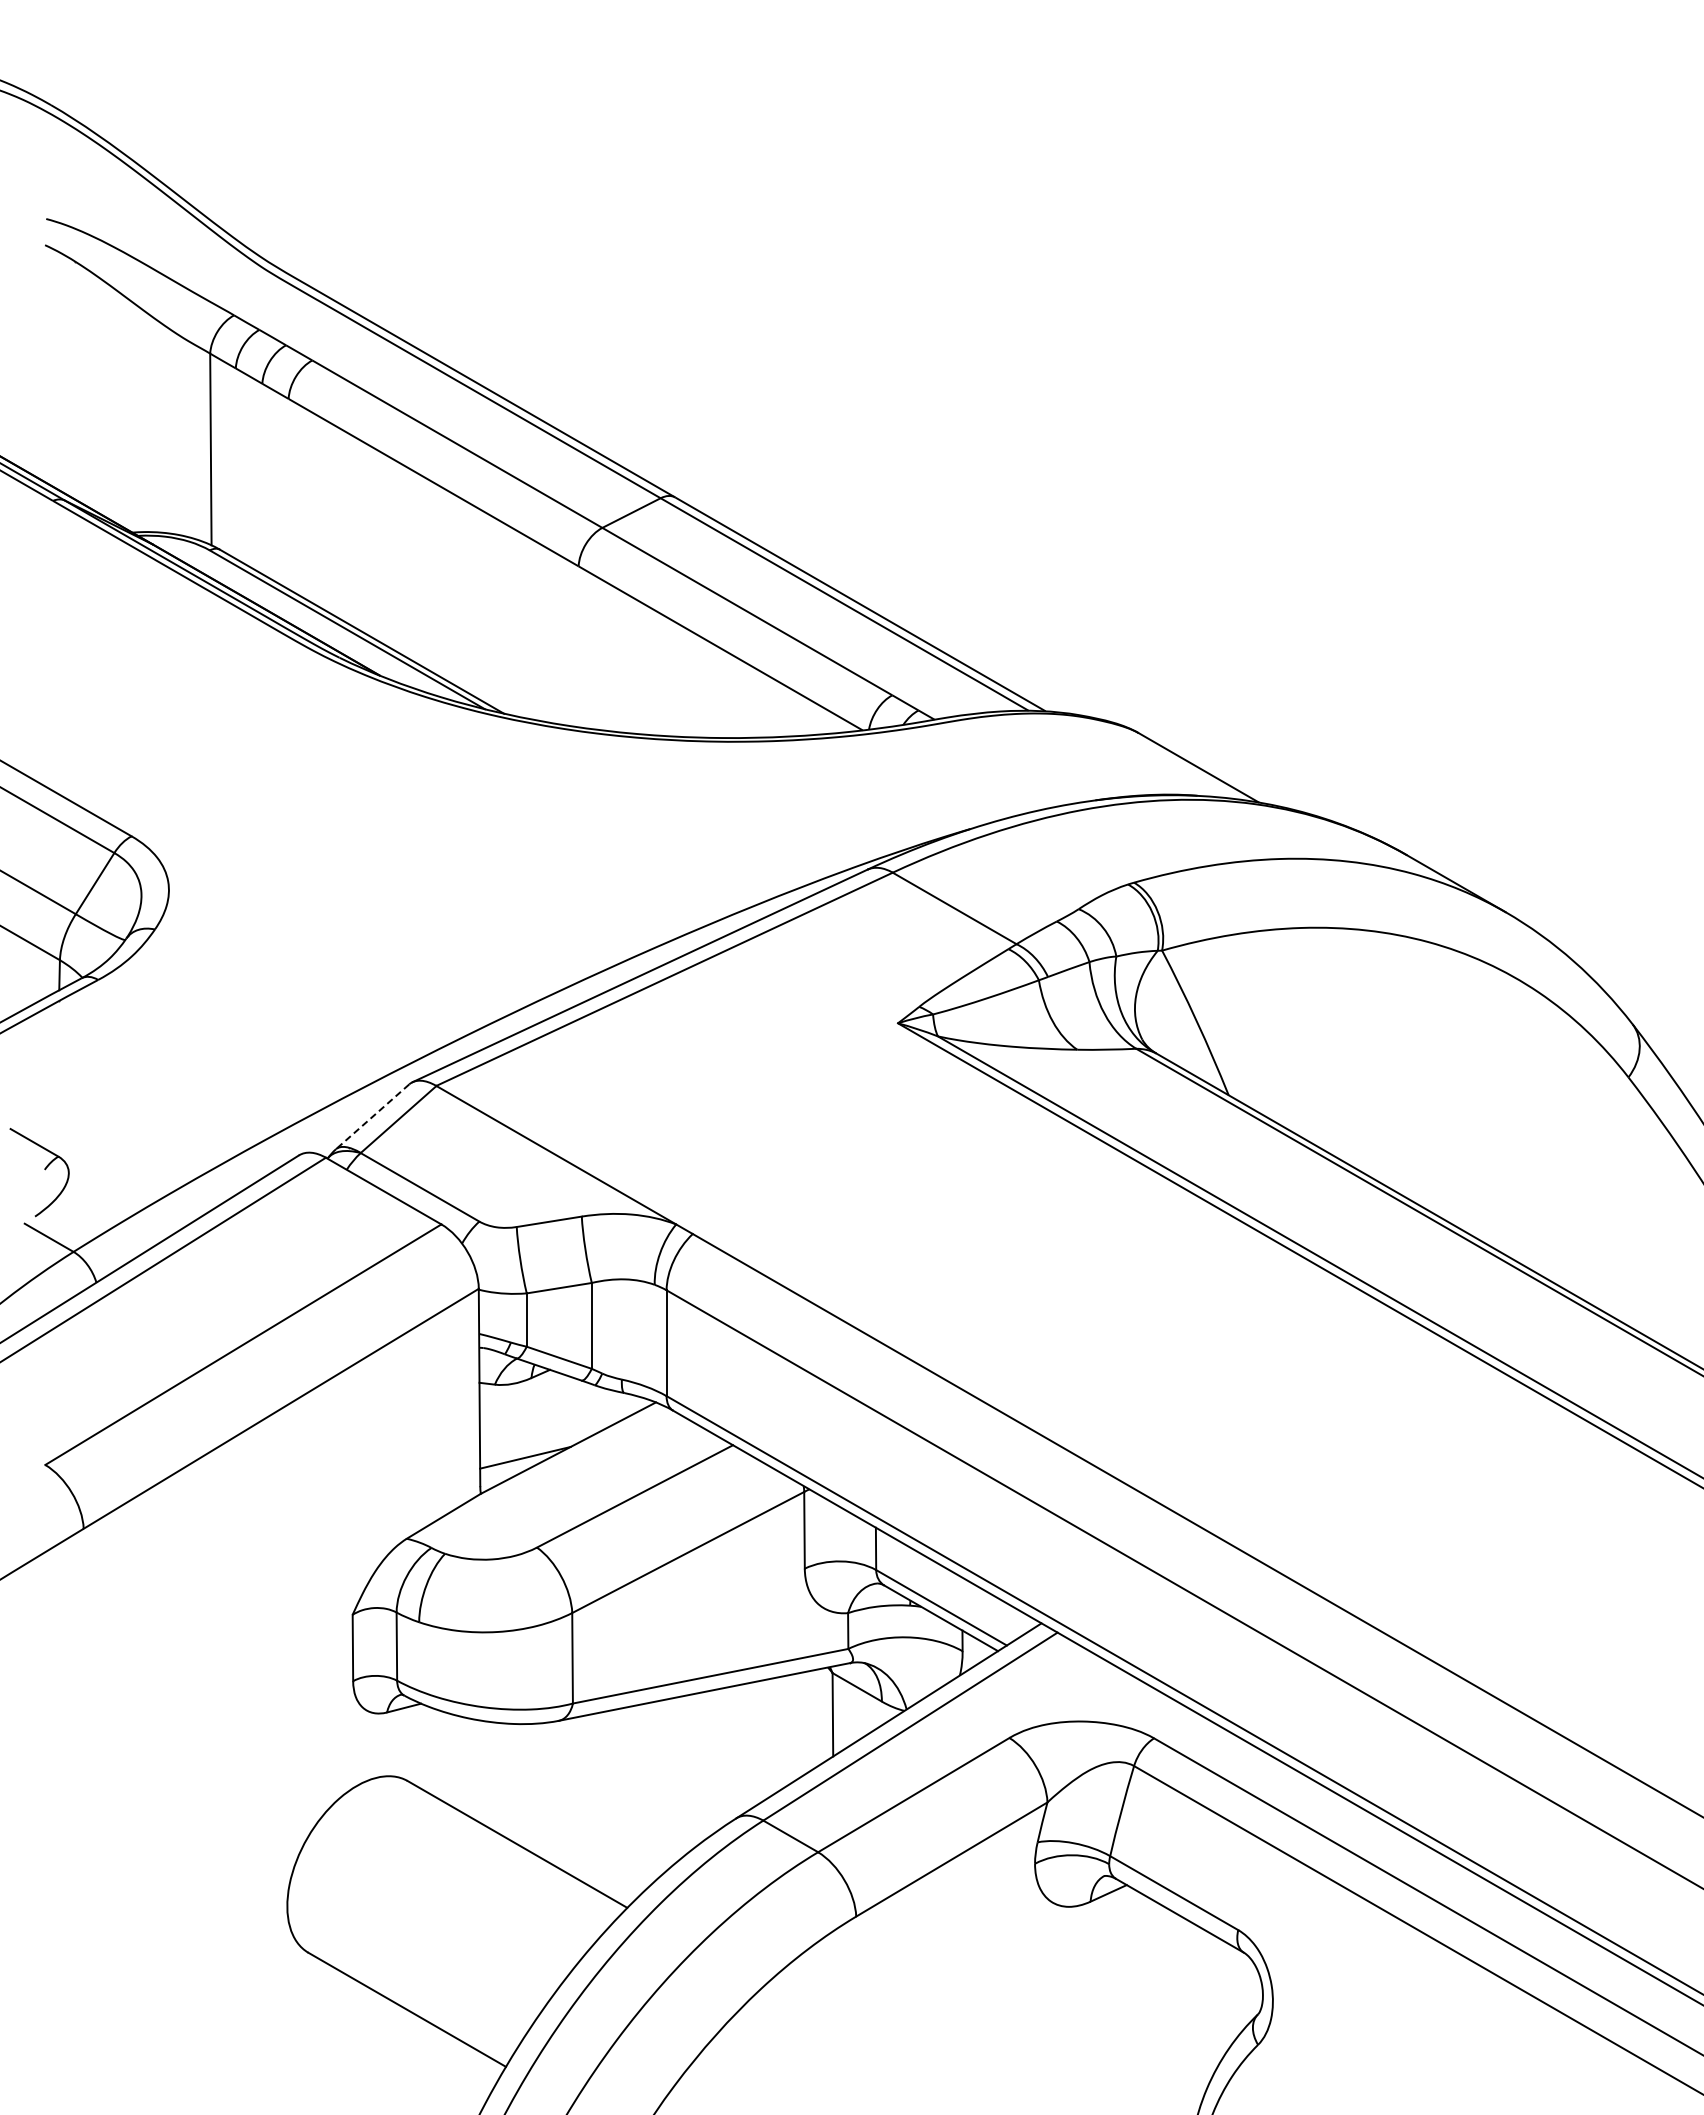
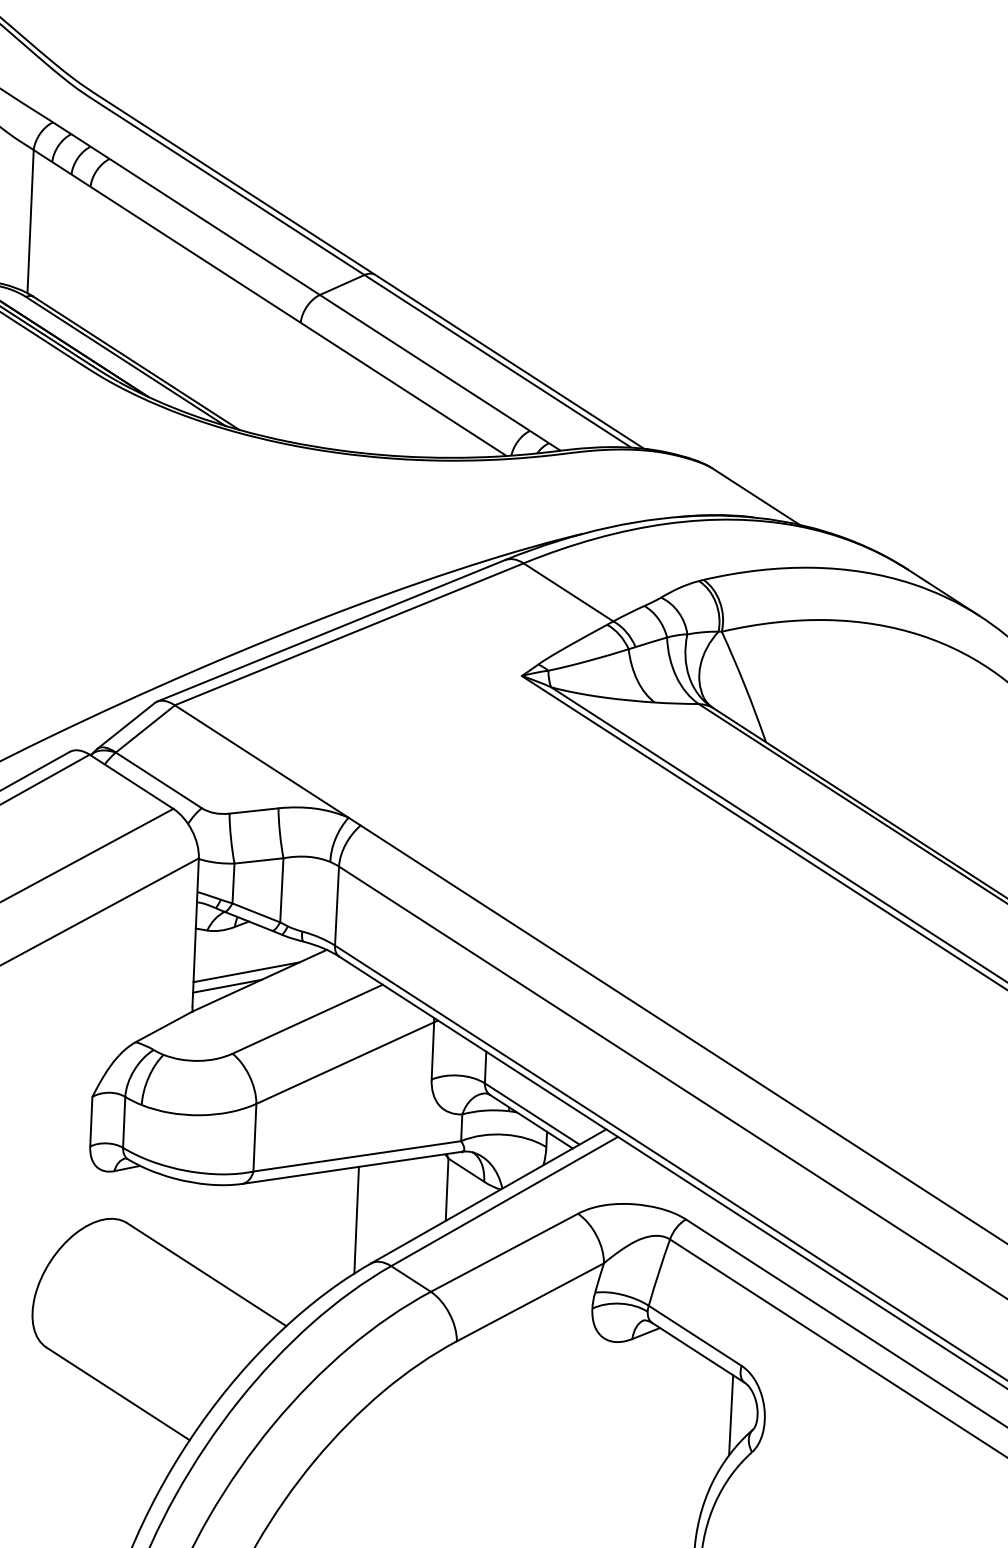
line: (372, 1116) -> (126, 725), dashed -> solid
line: (550, 1437) -> (246, 972), added
line: (713, 1761) -> (356, 1220), added
line: (1227, 1996) -> (731, 1414), added

